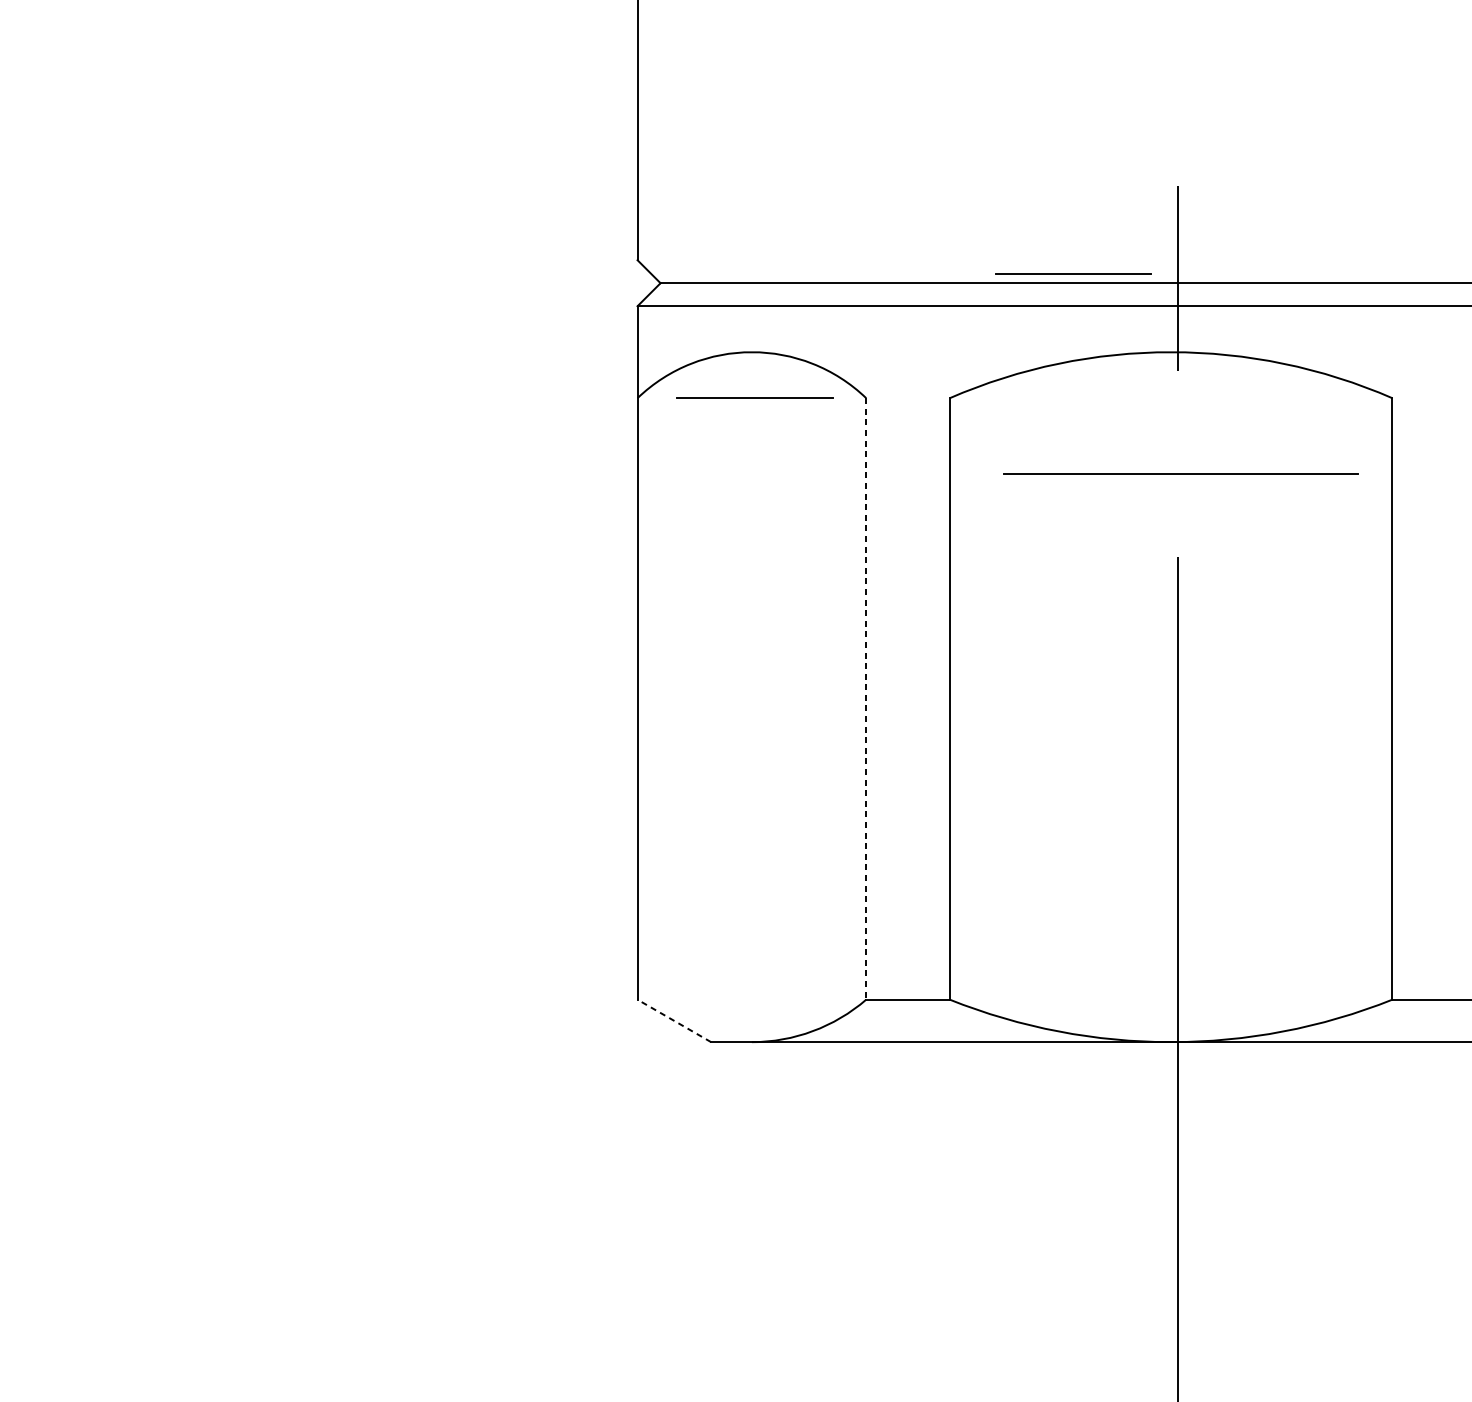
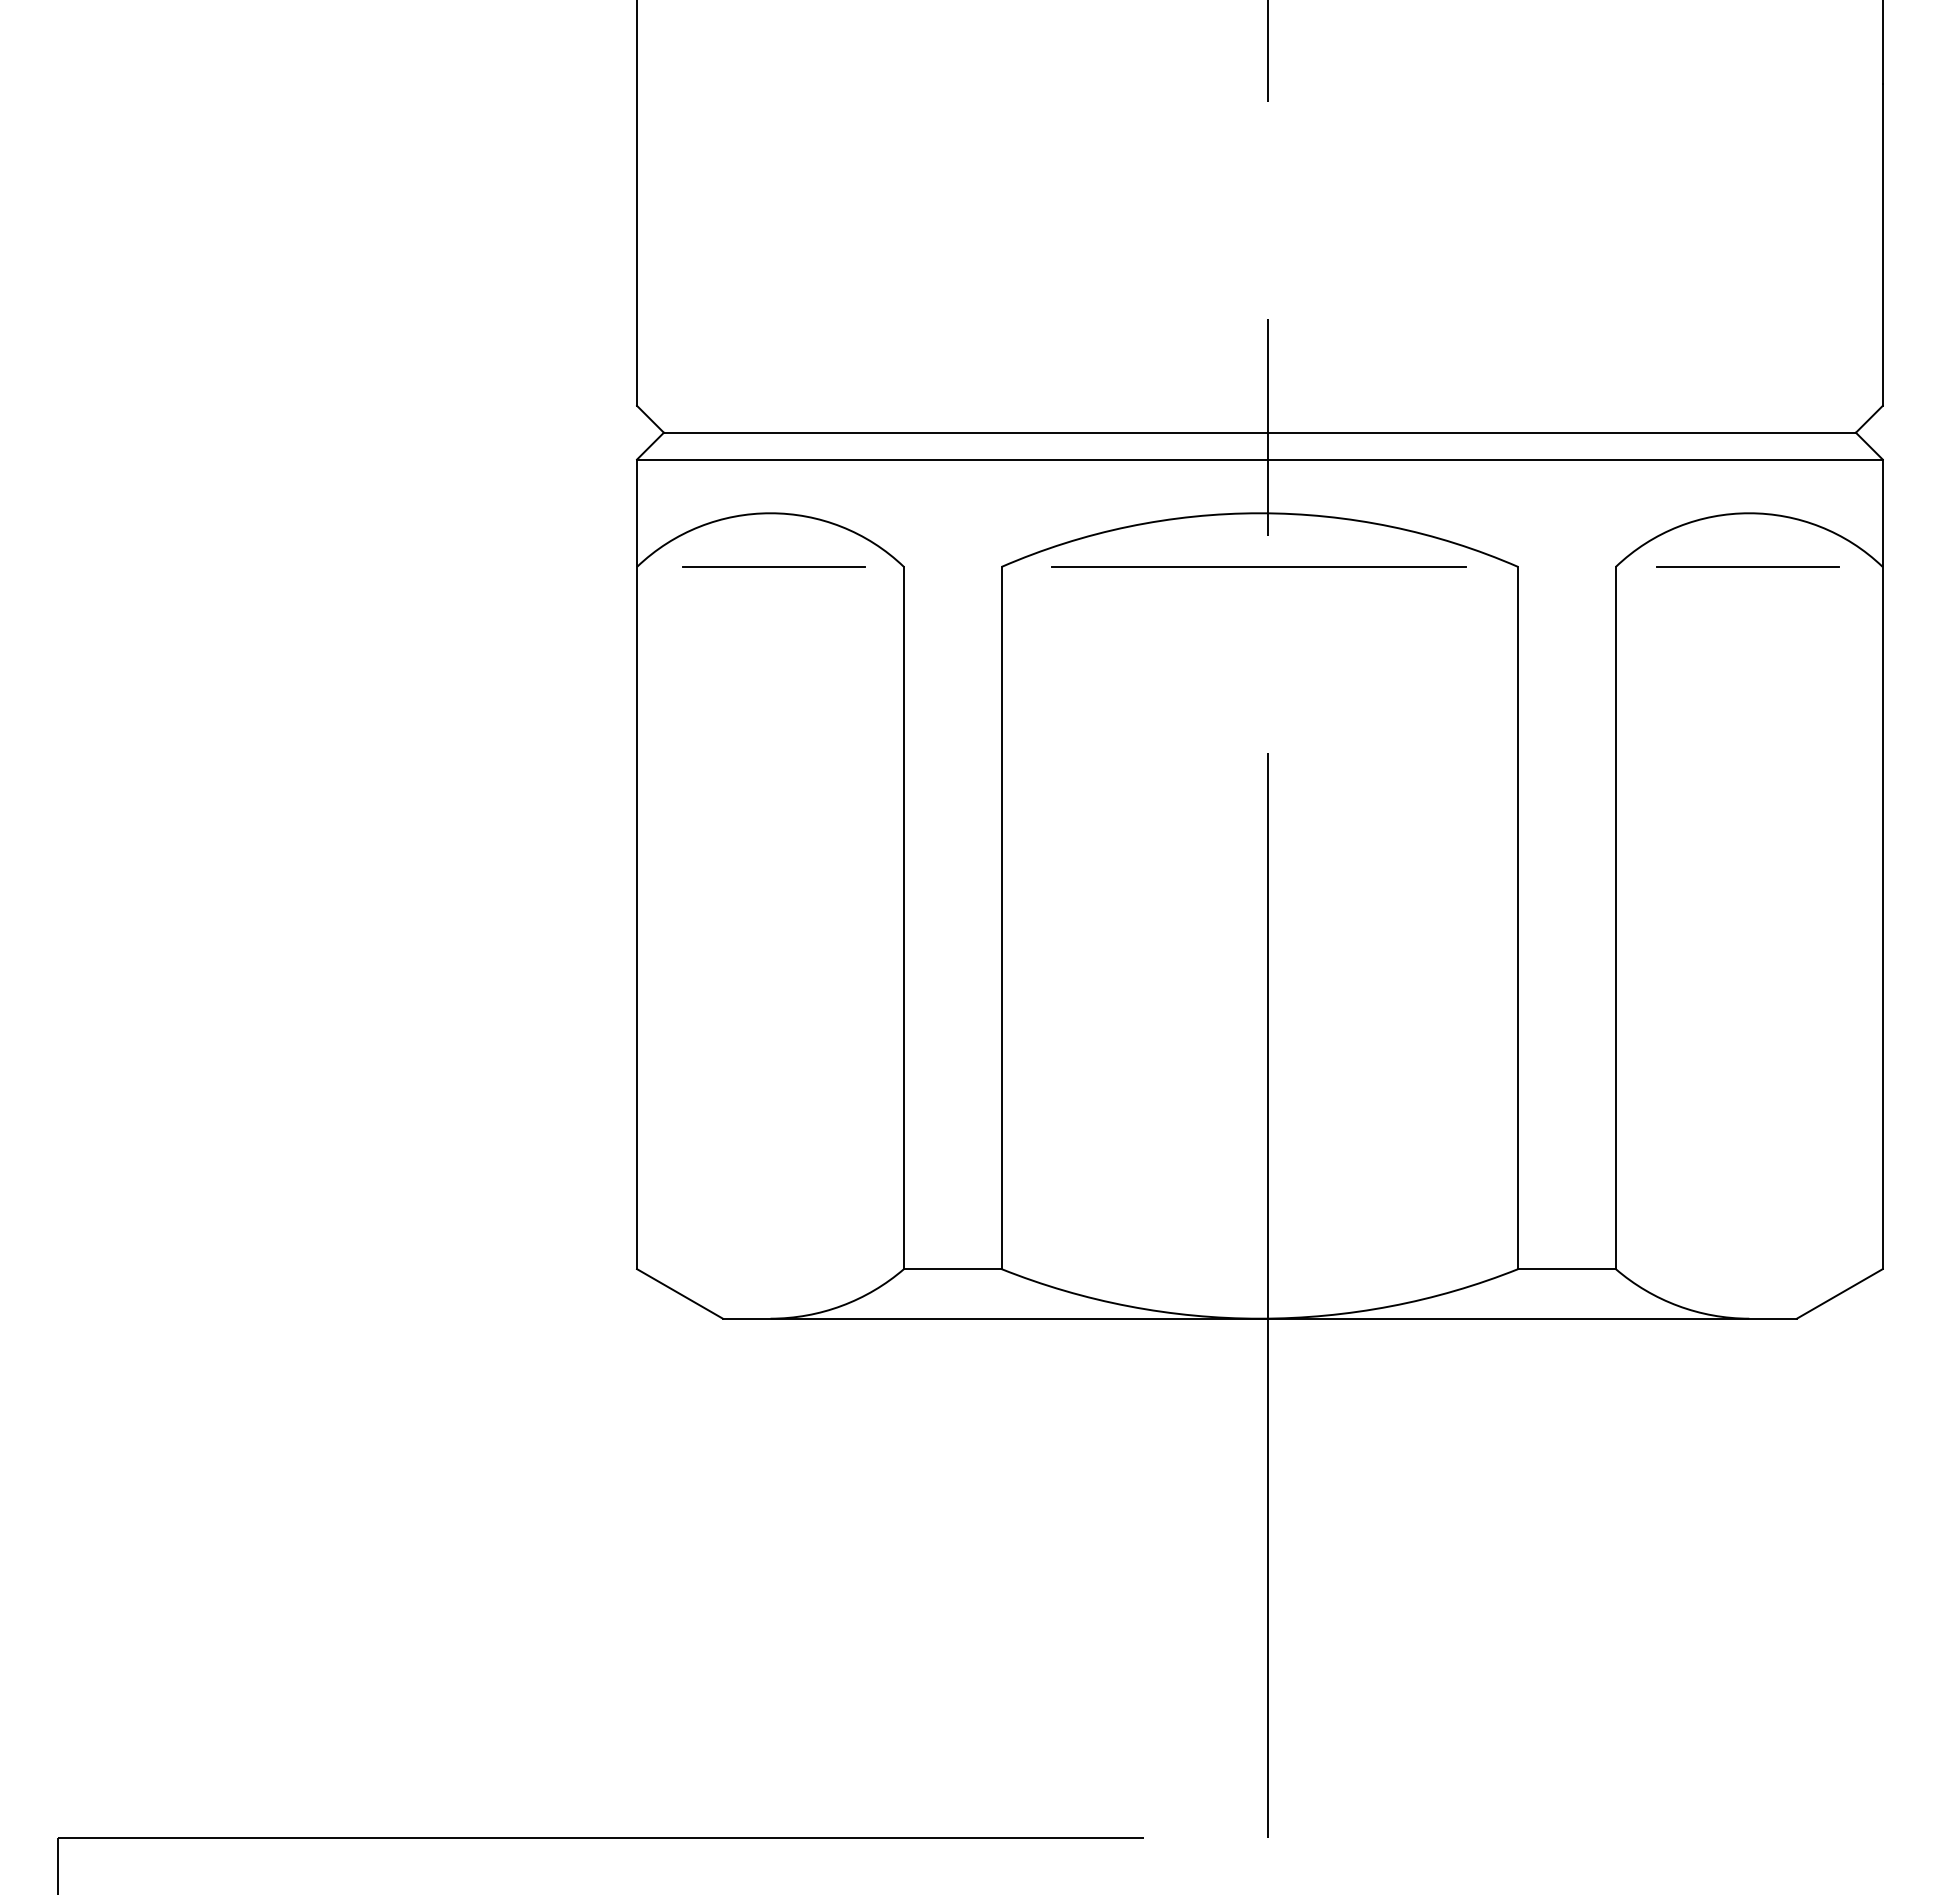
line: (1073, 273) -> (1145, 421), removed
line: (1181, 474) -> (1258, 566), moved
line: (866, 699) -> (904, 918), dashed -> solid
line: (674, 1020) -> (680, 1293), dashed -> solid

